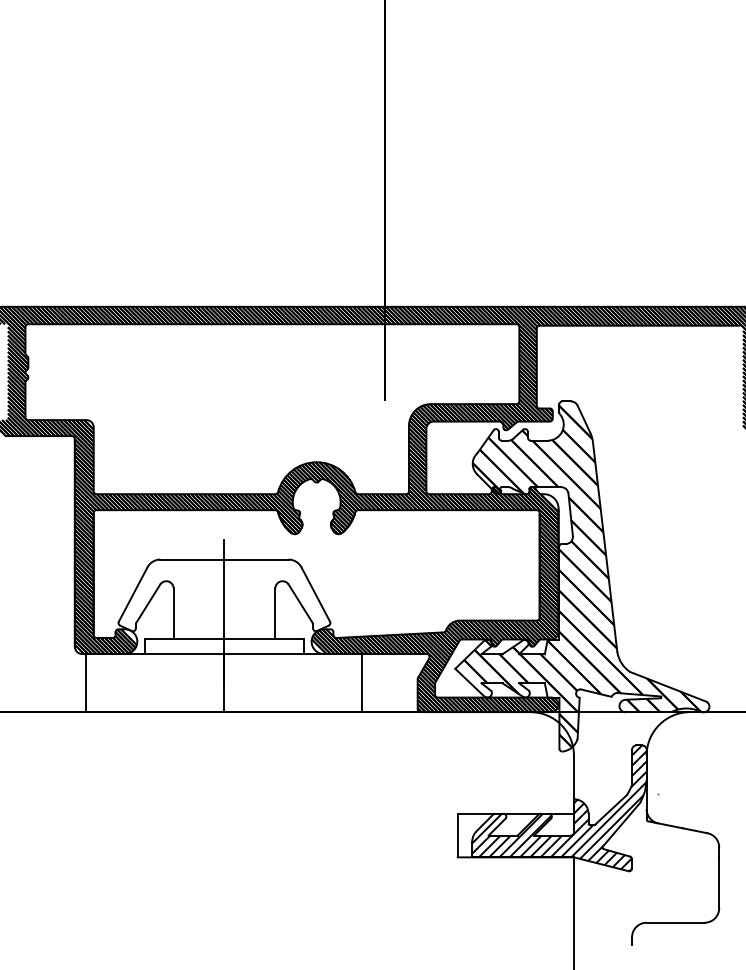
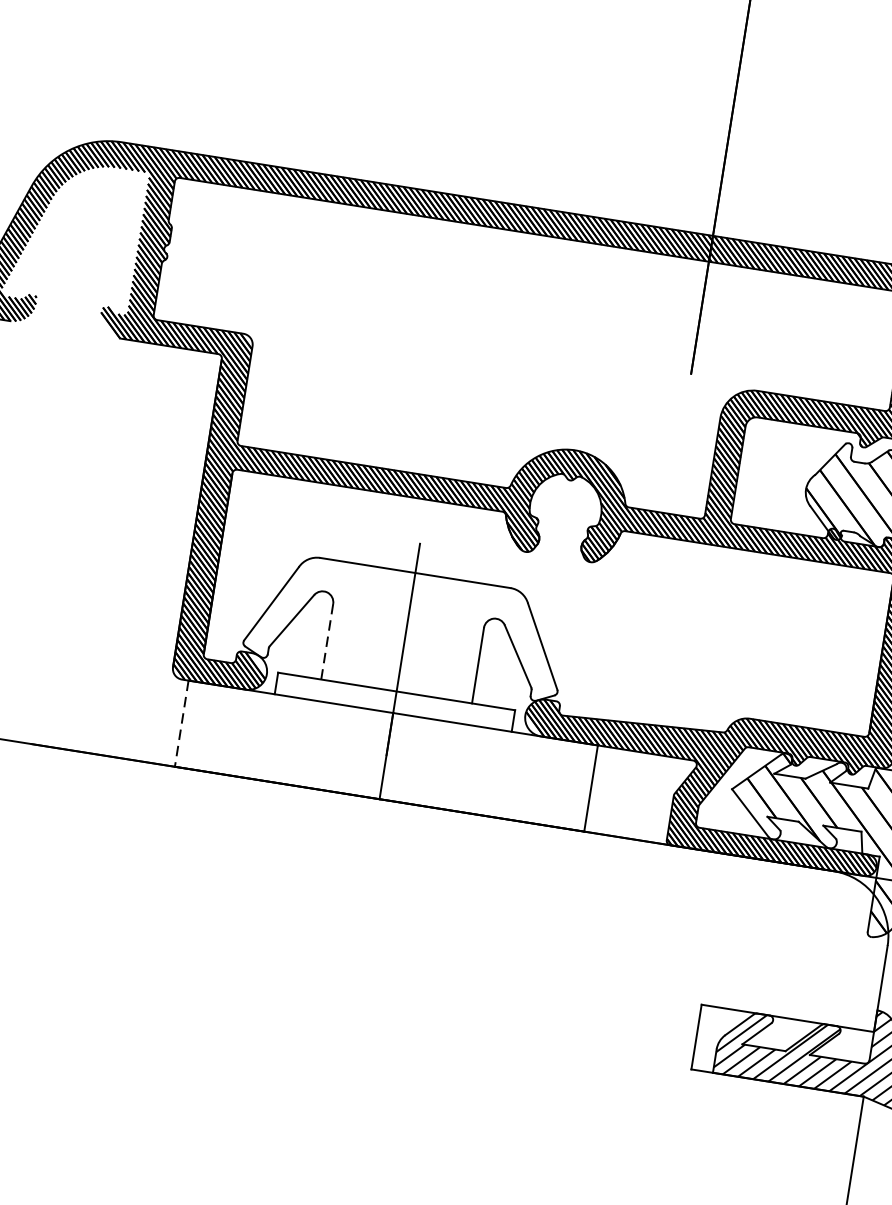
line: (173, 614) -> (326, 642), solid -> dashed
line: (86, 683) -> (181, 724), solid -> dashed

